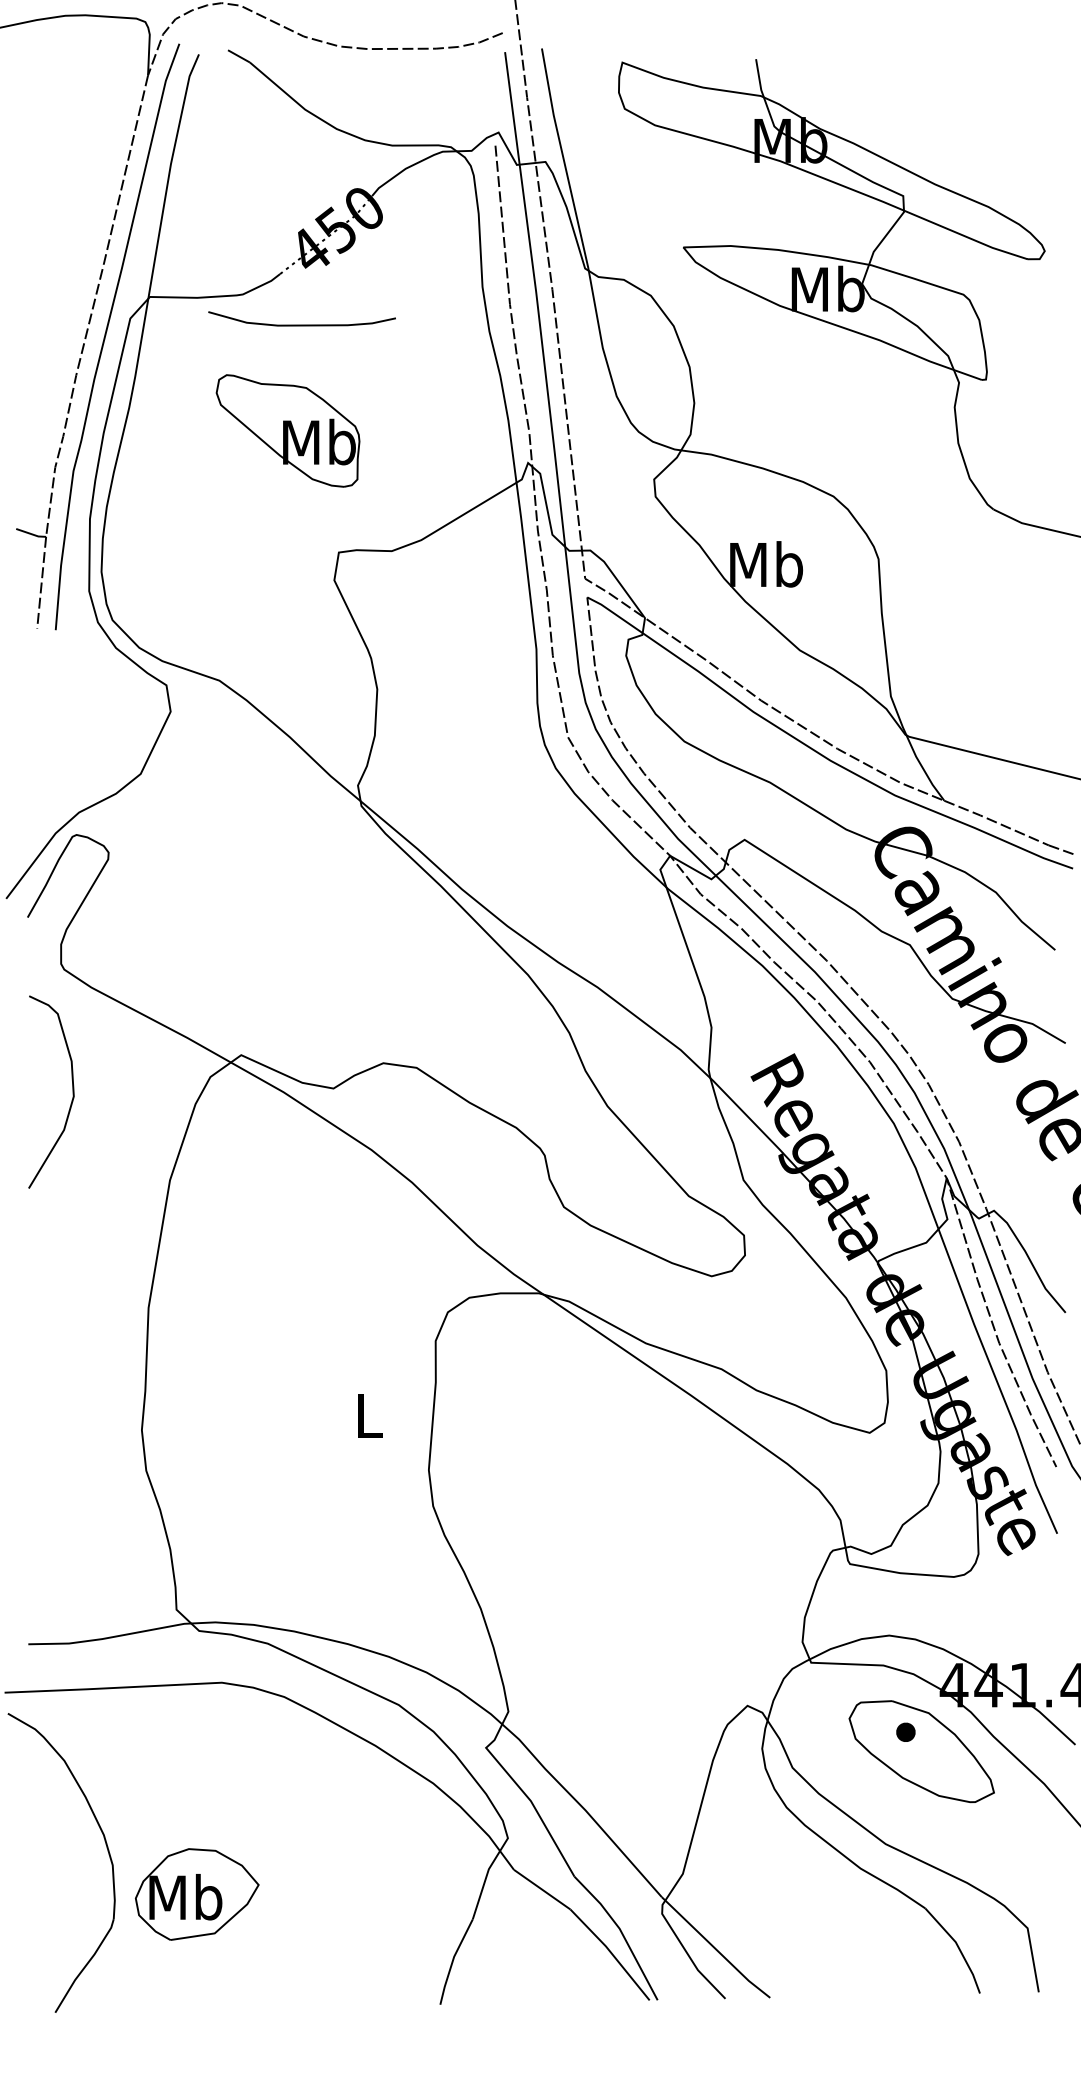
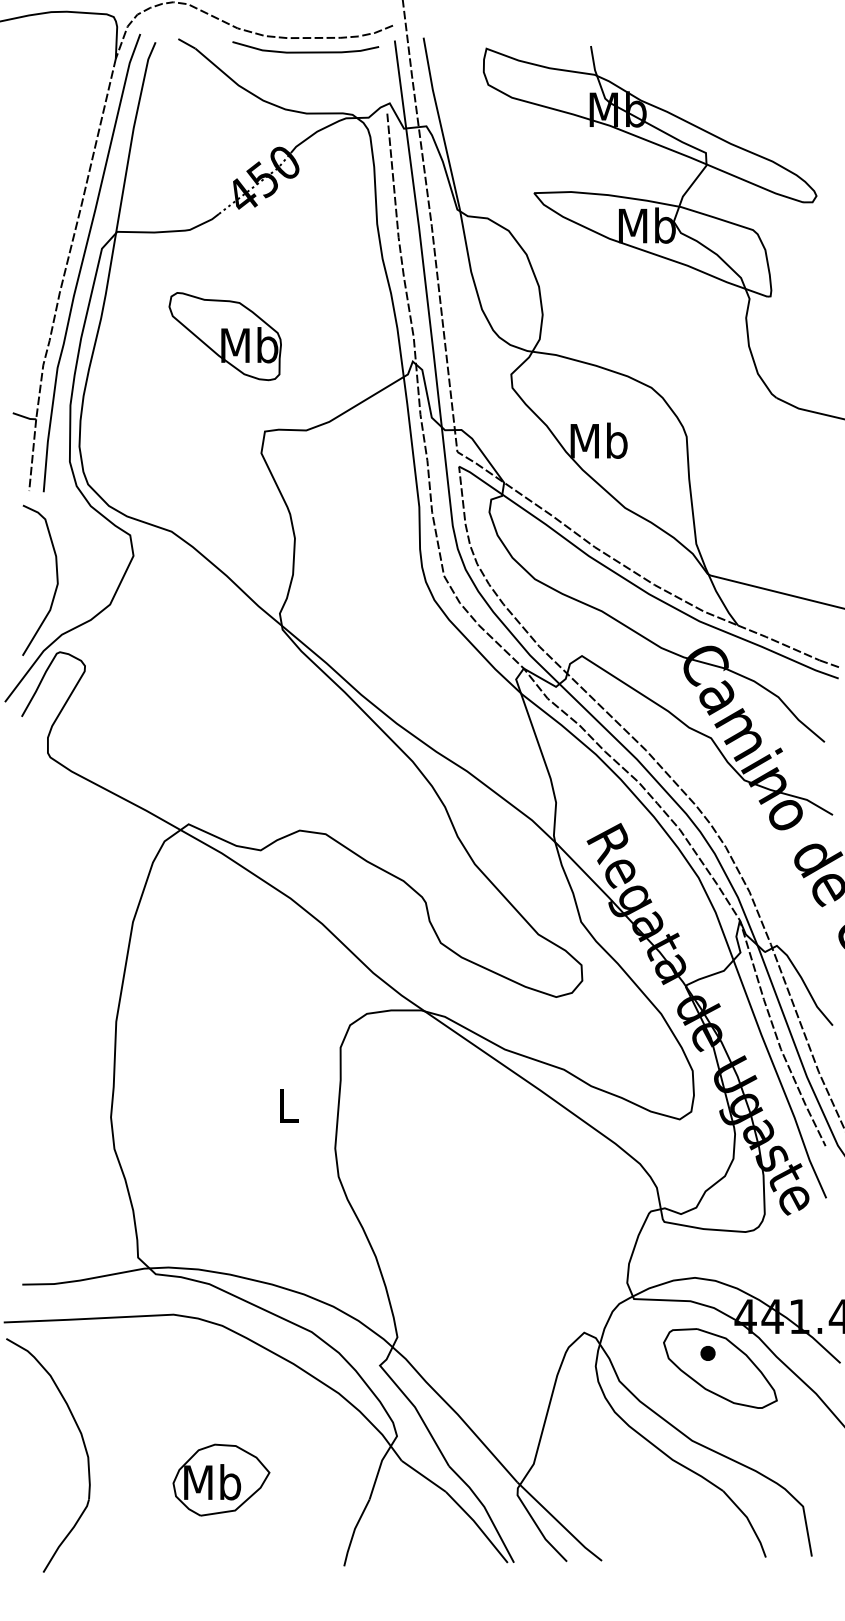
curve: (301, 324) -> (305, 51), moved
curve: (72, 1091) -> (56, 579), moved
part: (197, 1894) -> (221, 1480), moved

